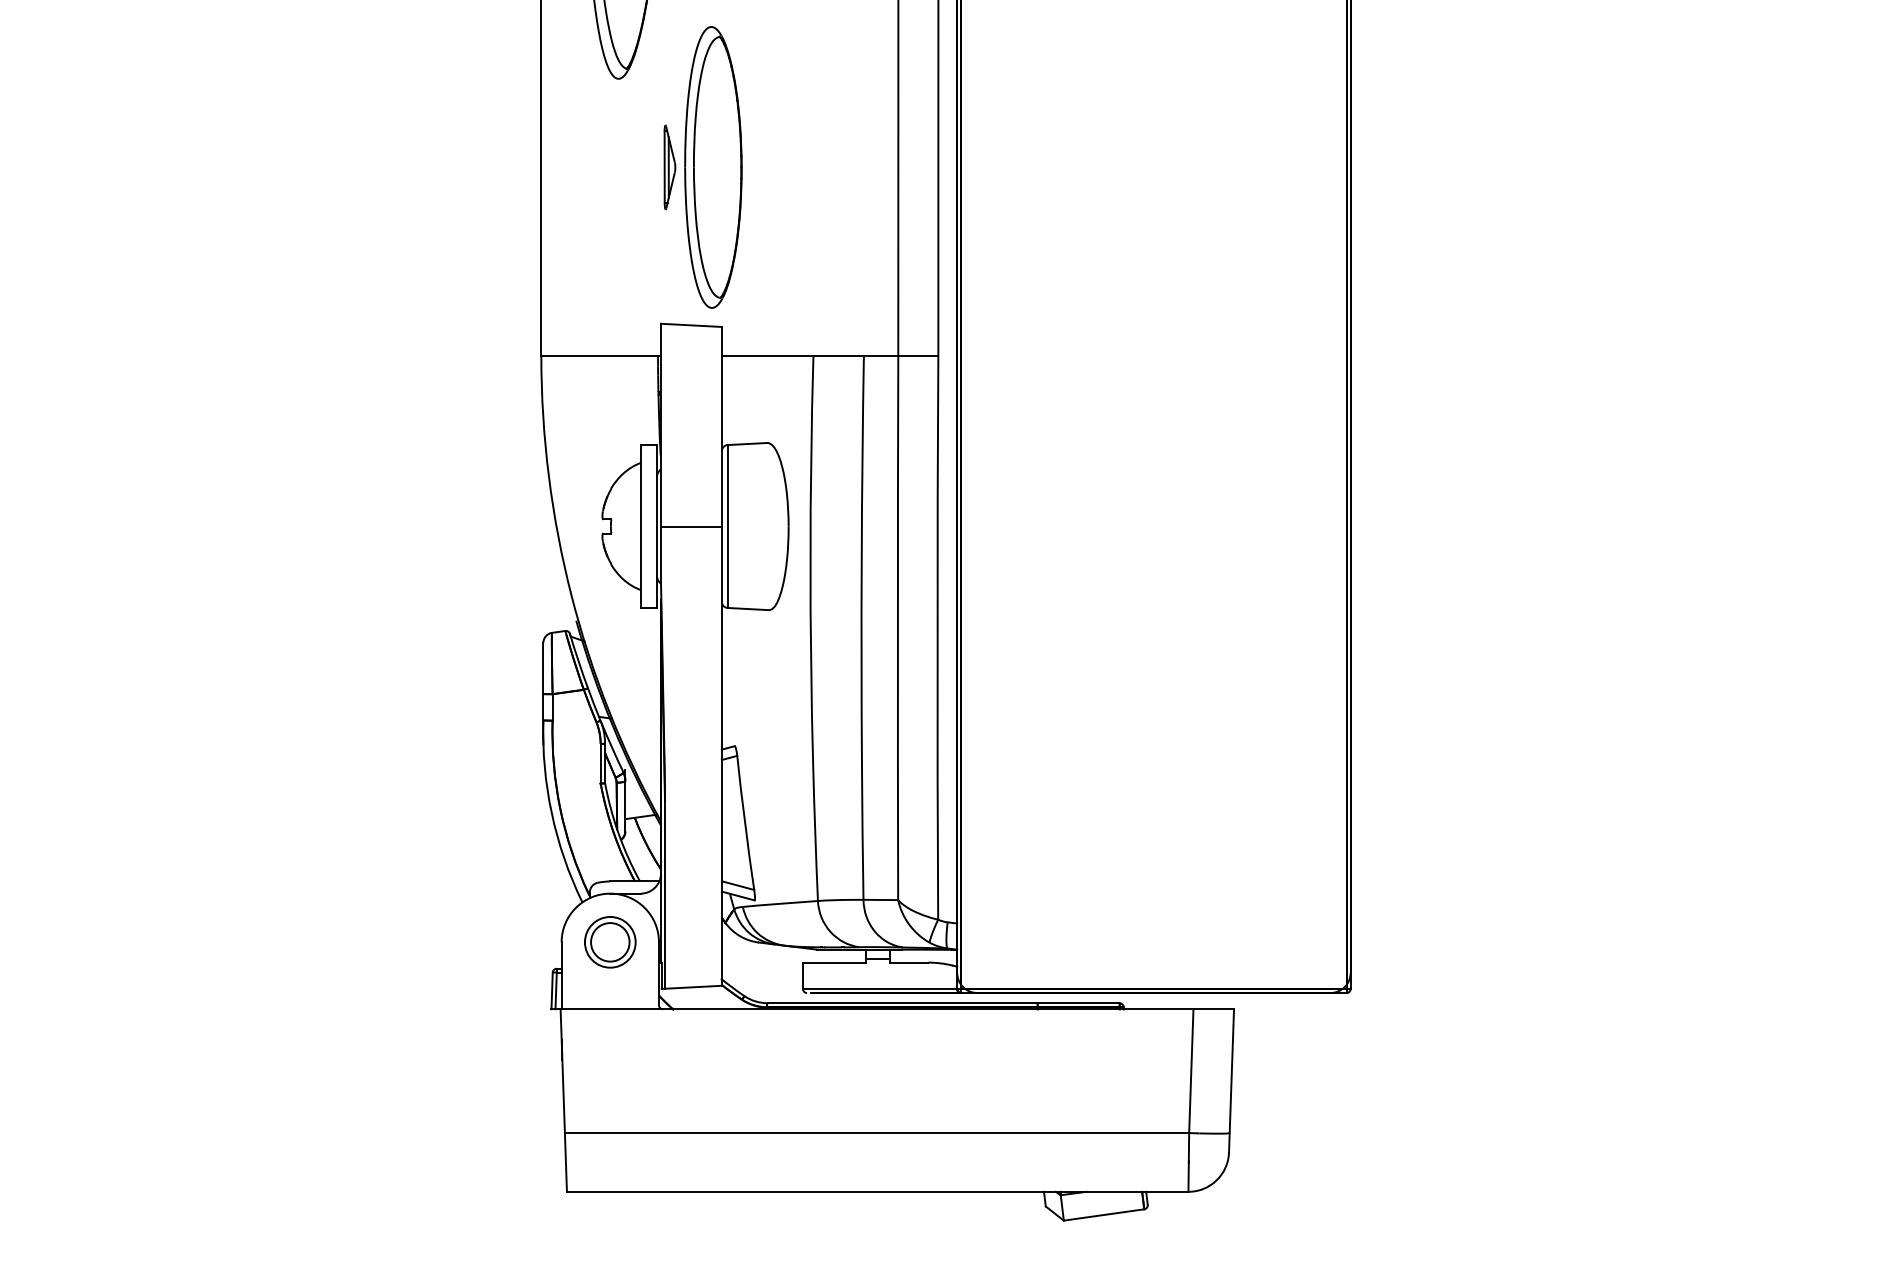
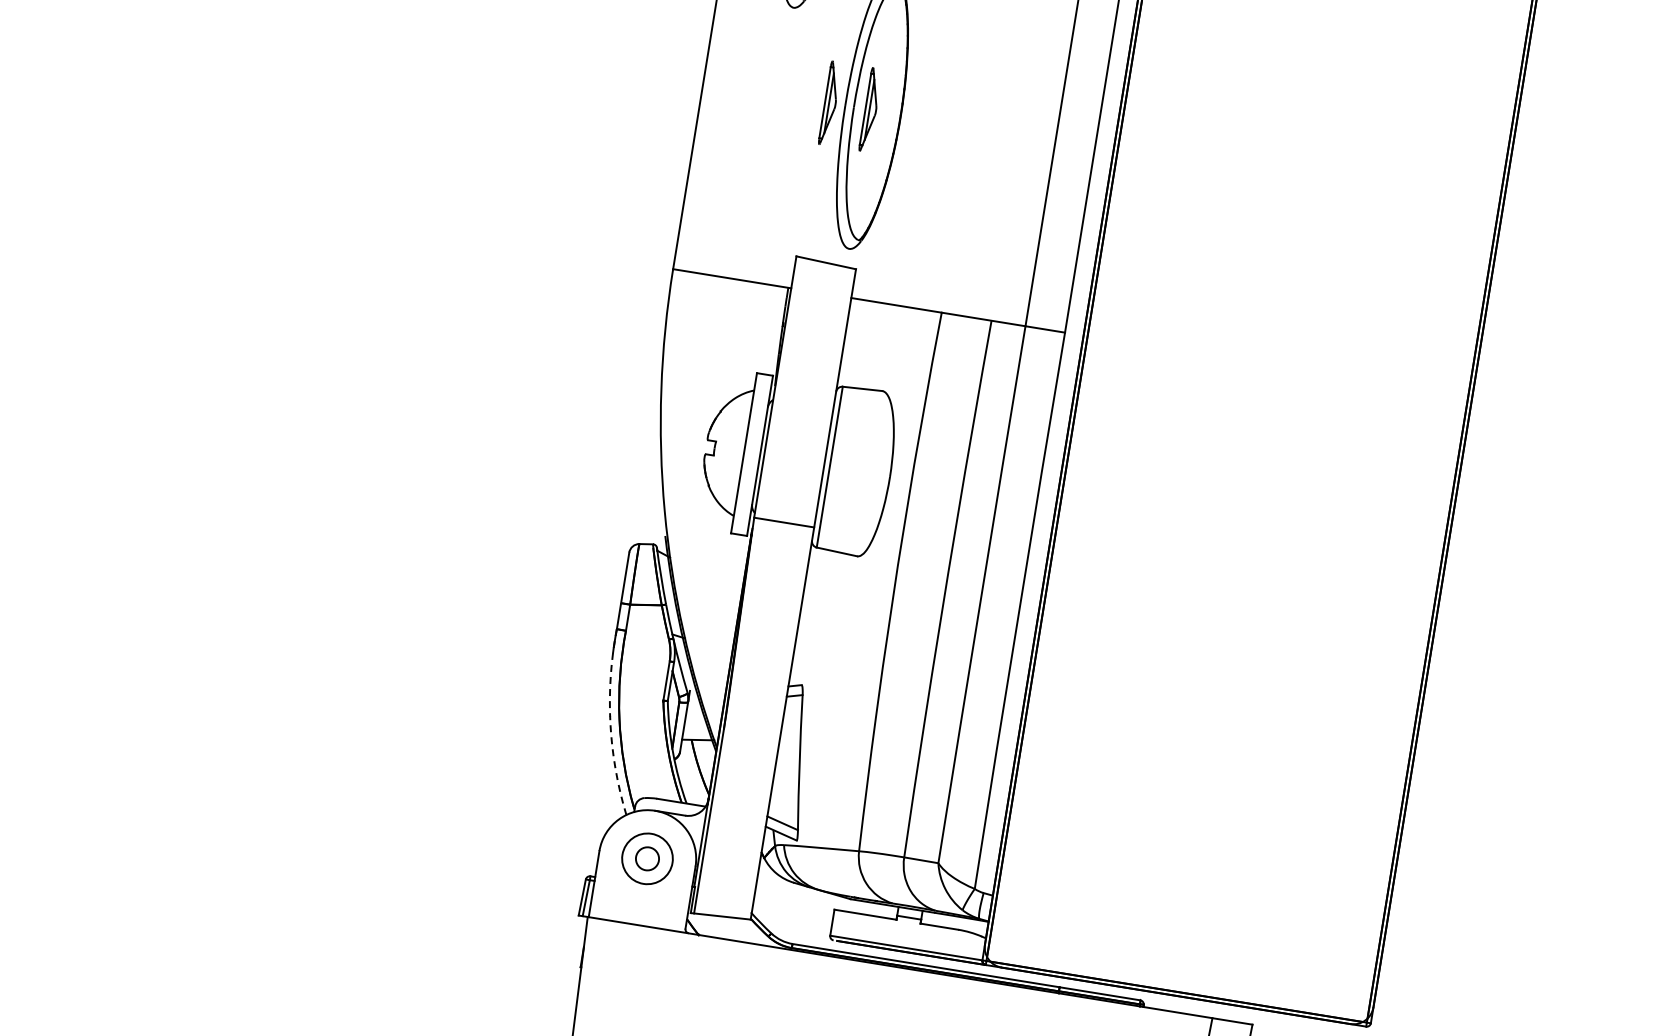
part: (710, 167) -> (870, 110), added
line: (691, 526) -> (784, 522), moved
arc: (551, 813) -> (610, 722), solid -> dashed
circle: (610, 942) -> (647, 859), size x0.6

